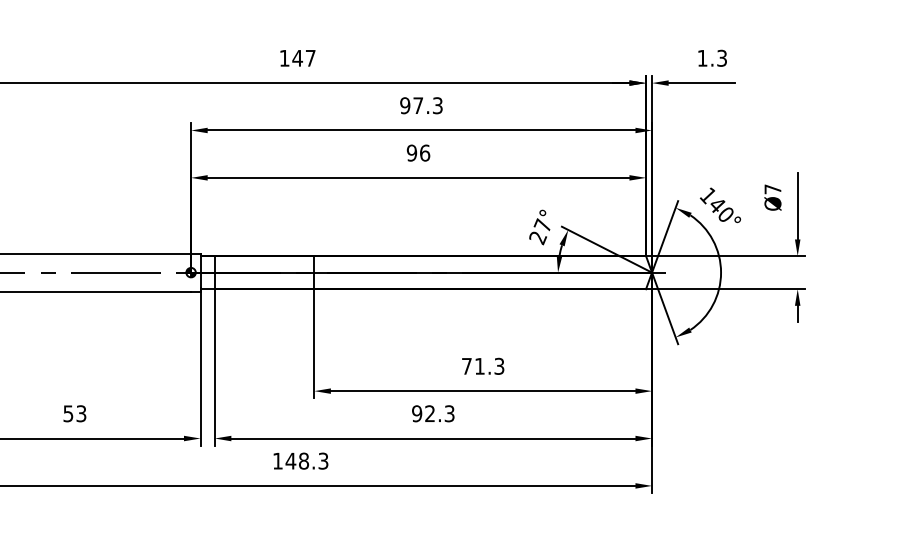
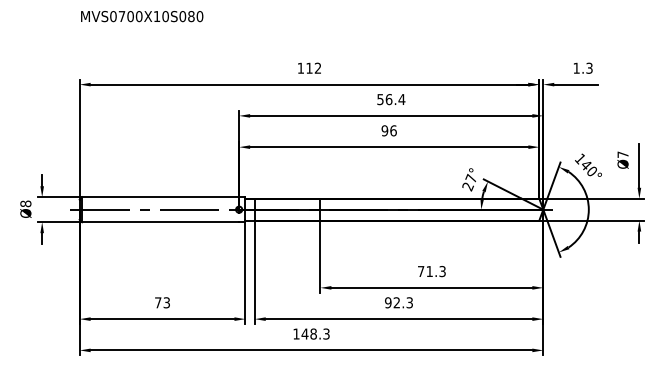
text: (303, 57) -> (313, 67), 147 -> 112
text: (421, 105) -> (391, 99), 97.3 -> 56.4
text: (68, 413) -> (158, 302), 53 -> 73

